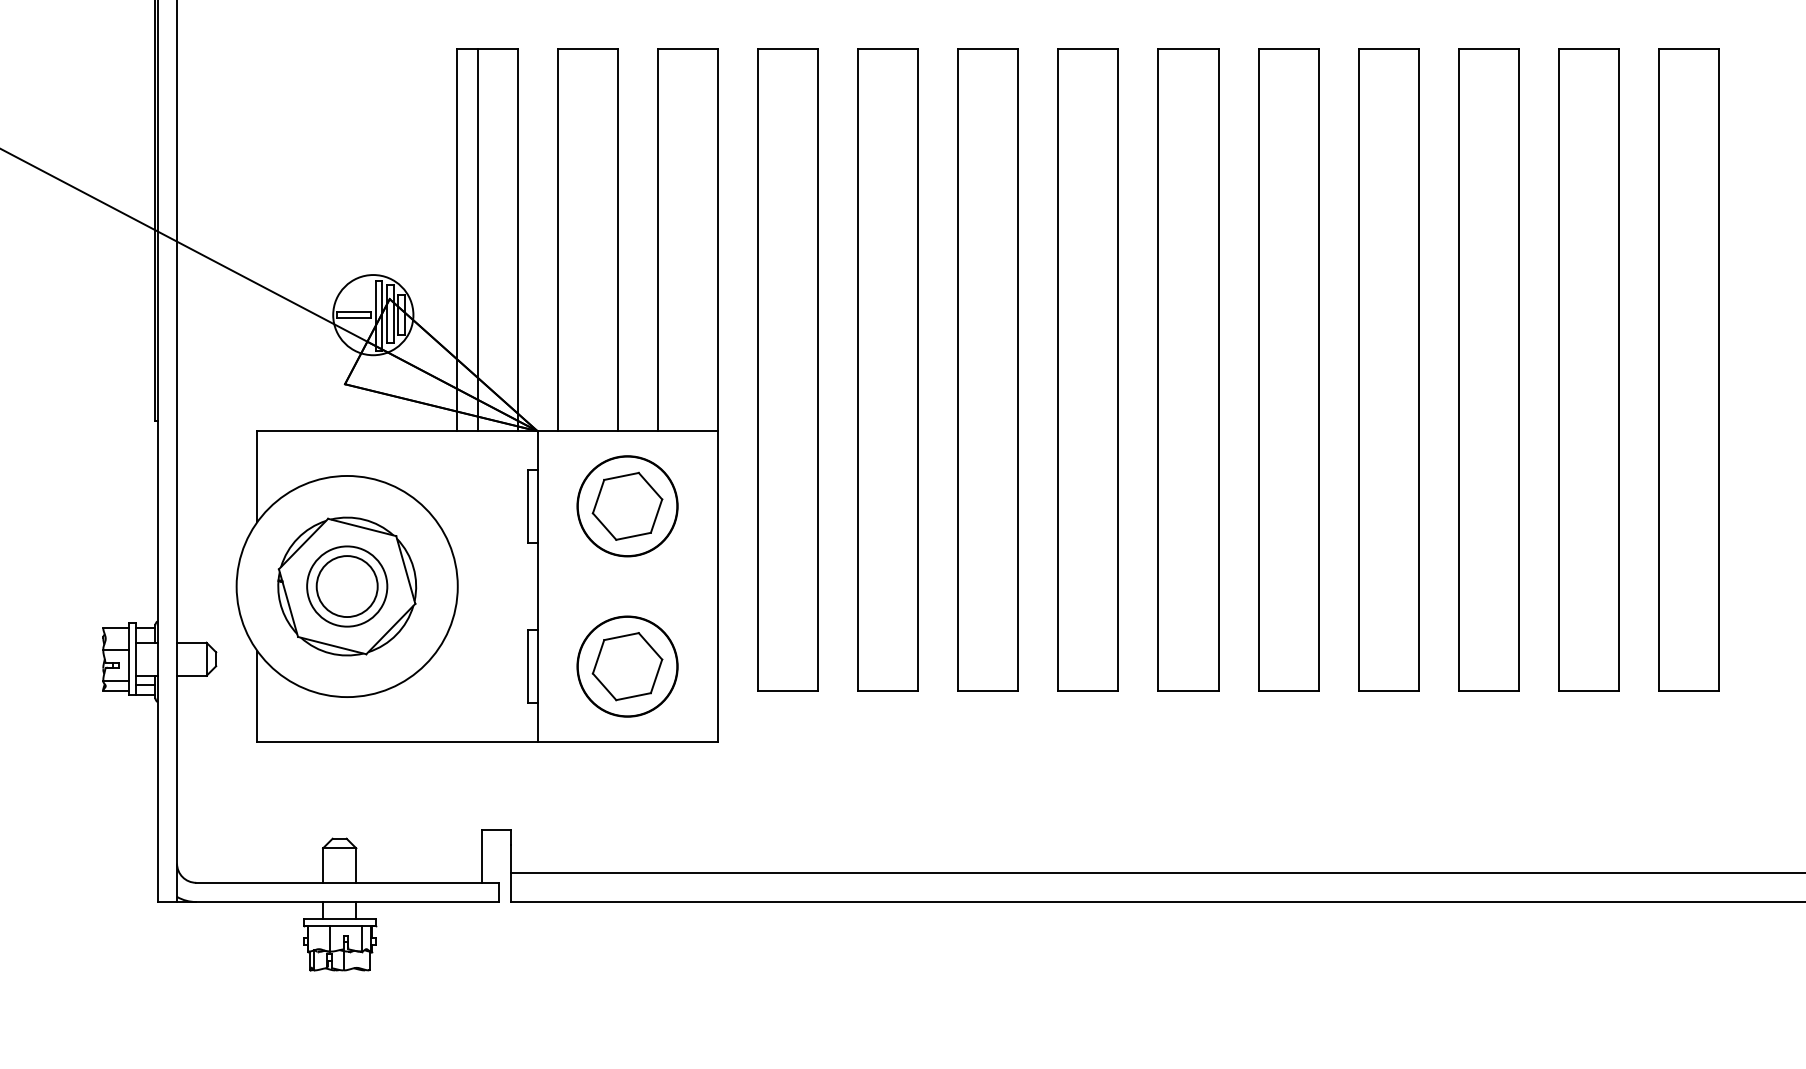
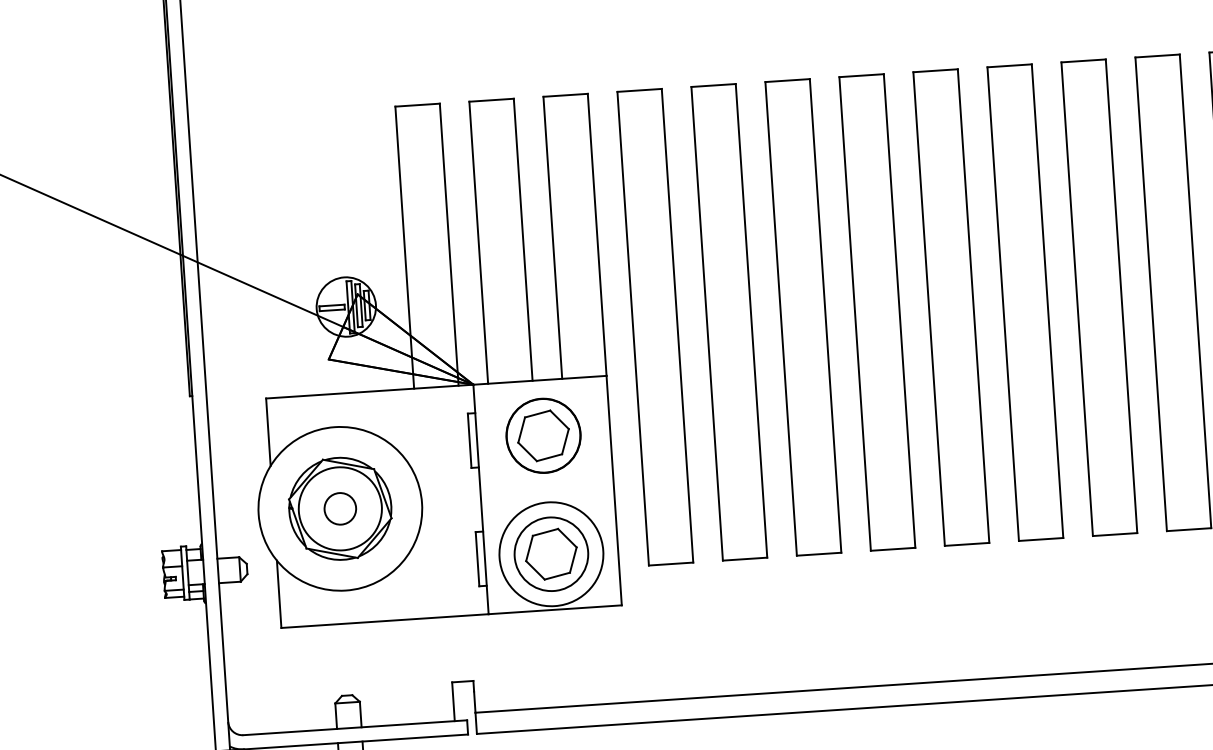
line: (478, 240) -> (420, 246), removed
circle: (346, 586) -> (339, 508), size x0.7
circle: (347, 586) -> (340, 508), size x1.4
circle: (627, 666) -> (551, 554), size x1.4

